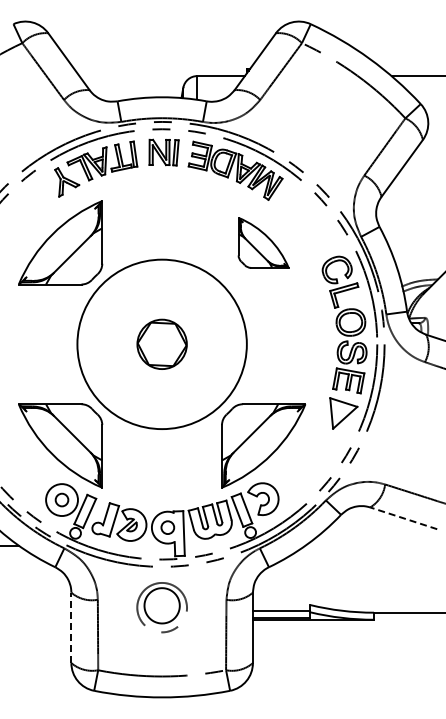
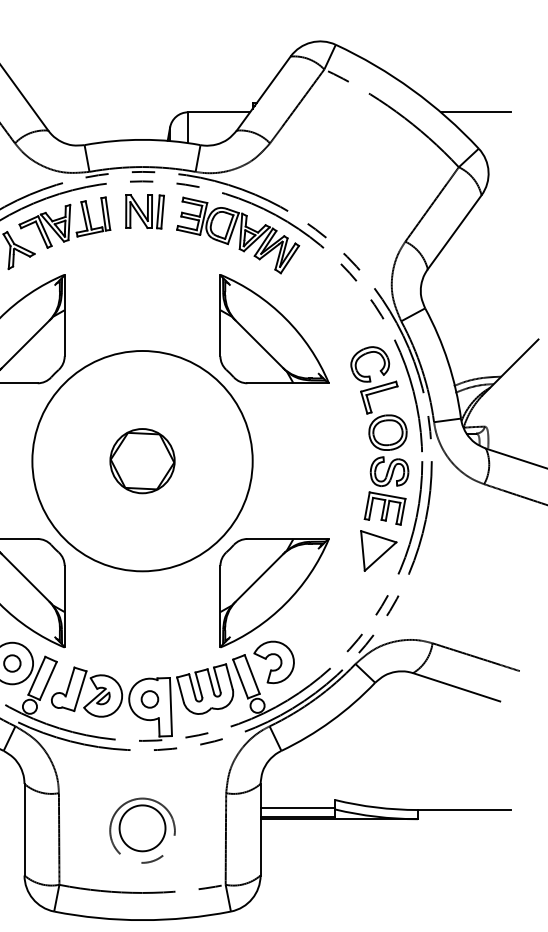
part: (263, 242) -> (274, 328), size x1.67
line: (403, 518) -> (456, 687), dashed -> solid
part: (161, 607) -> (141, 830), moved
line: (71, 627) -> (24, 829), dashed -> solid

